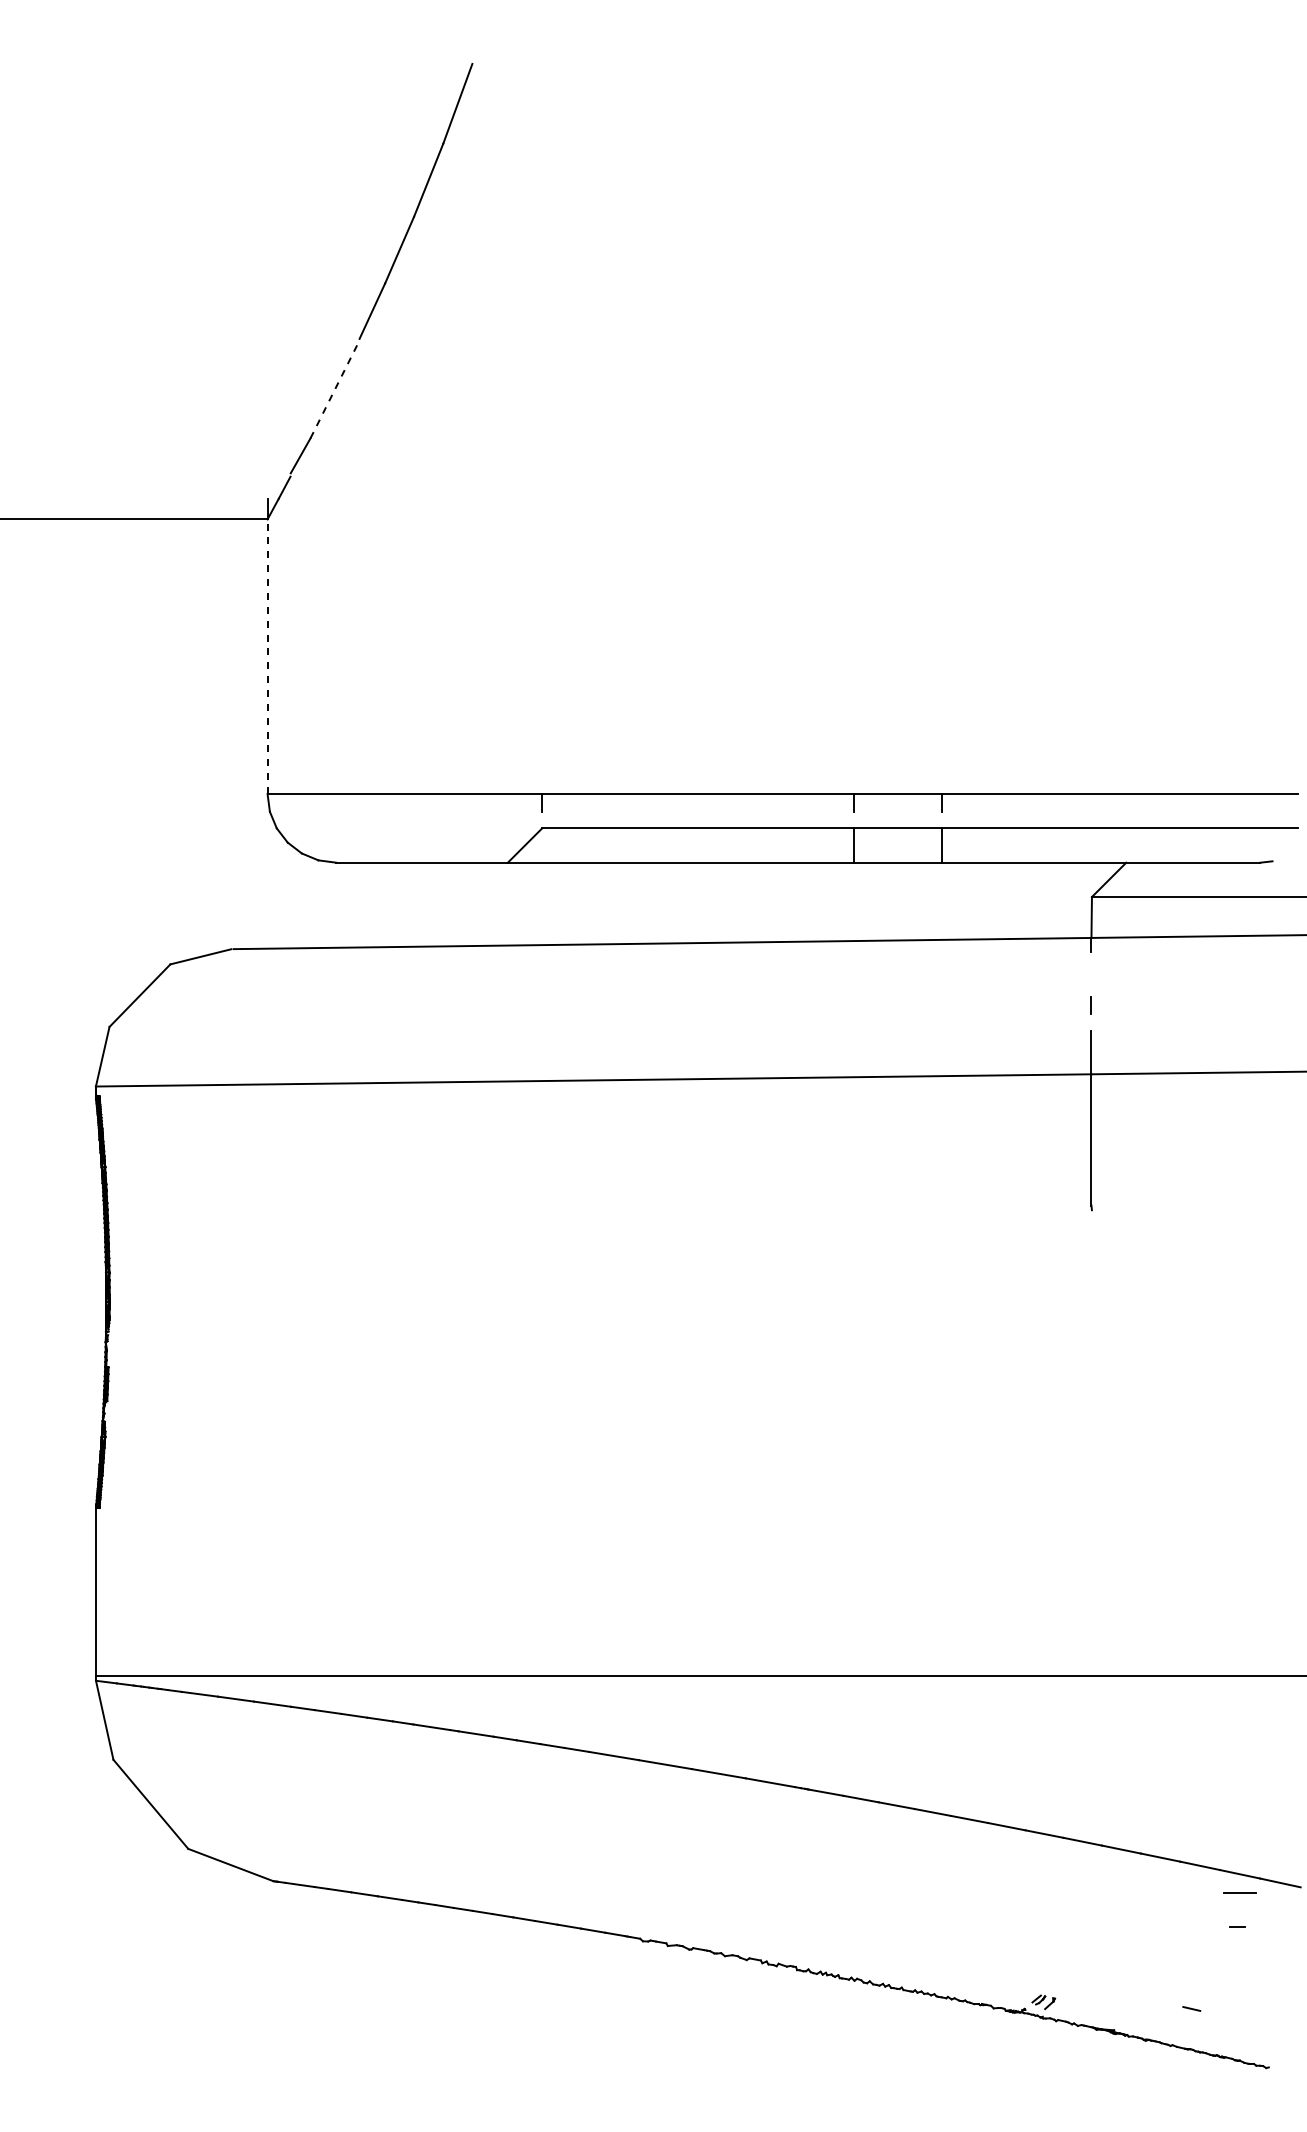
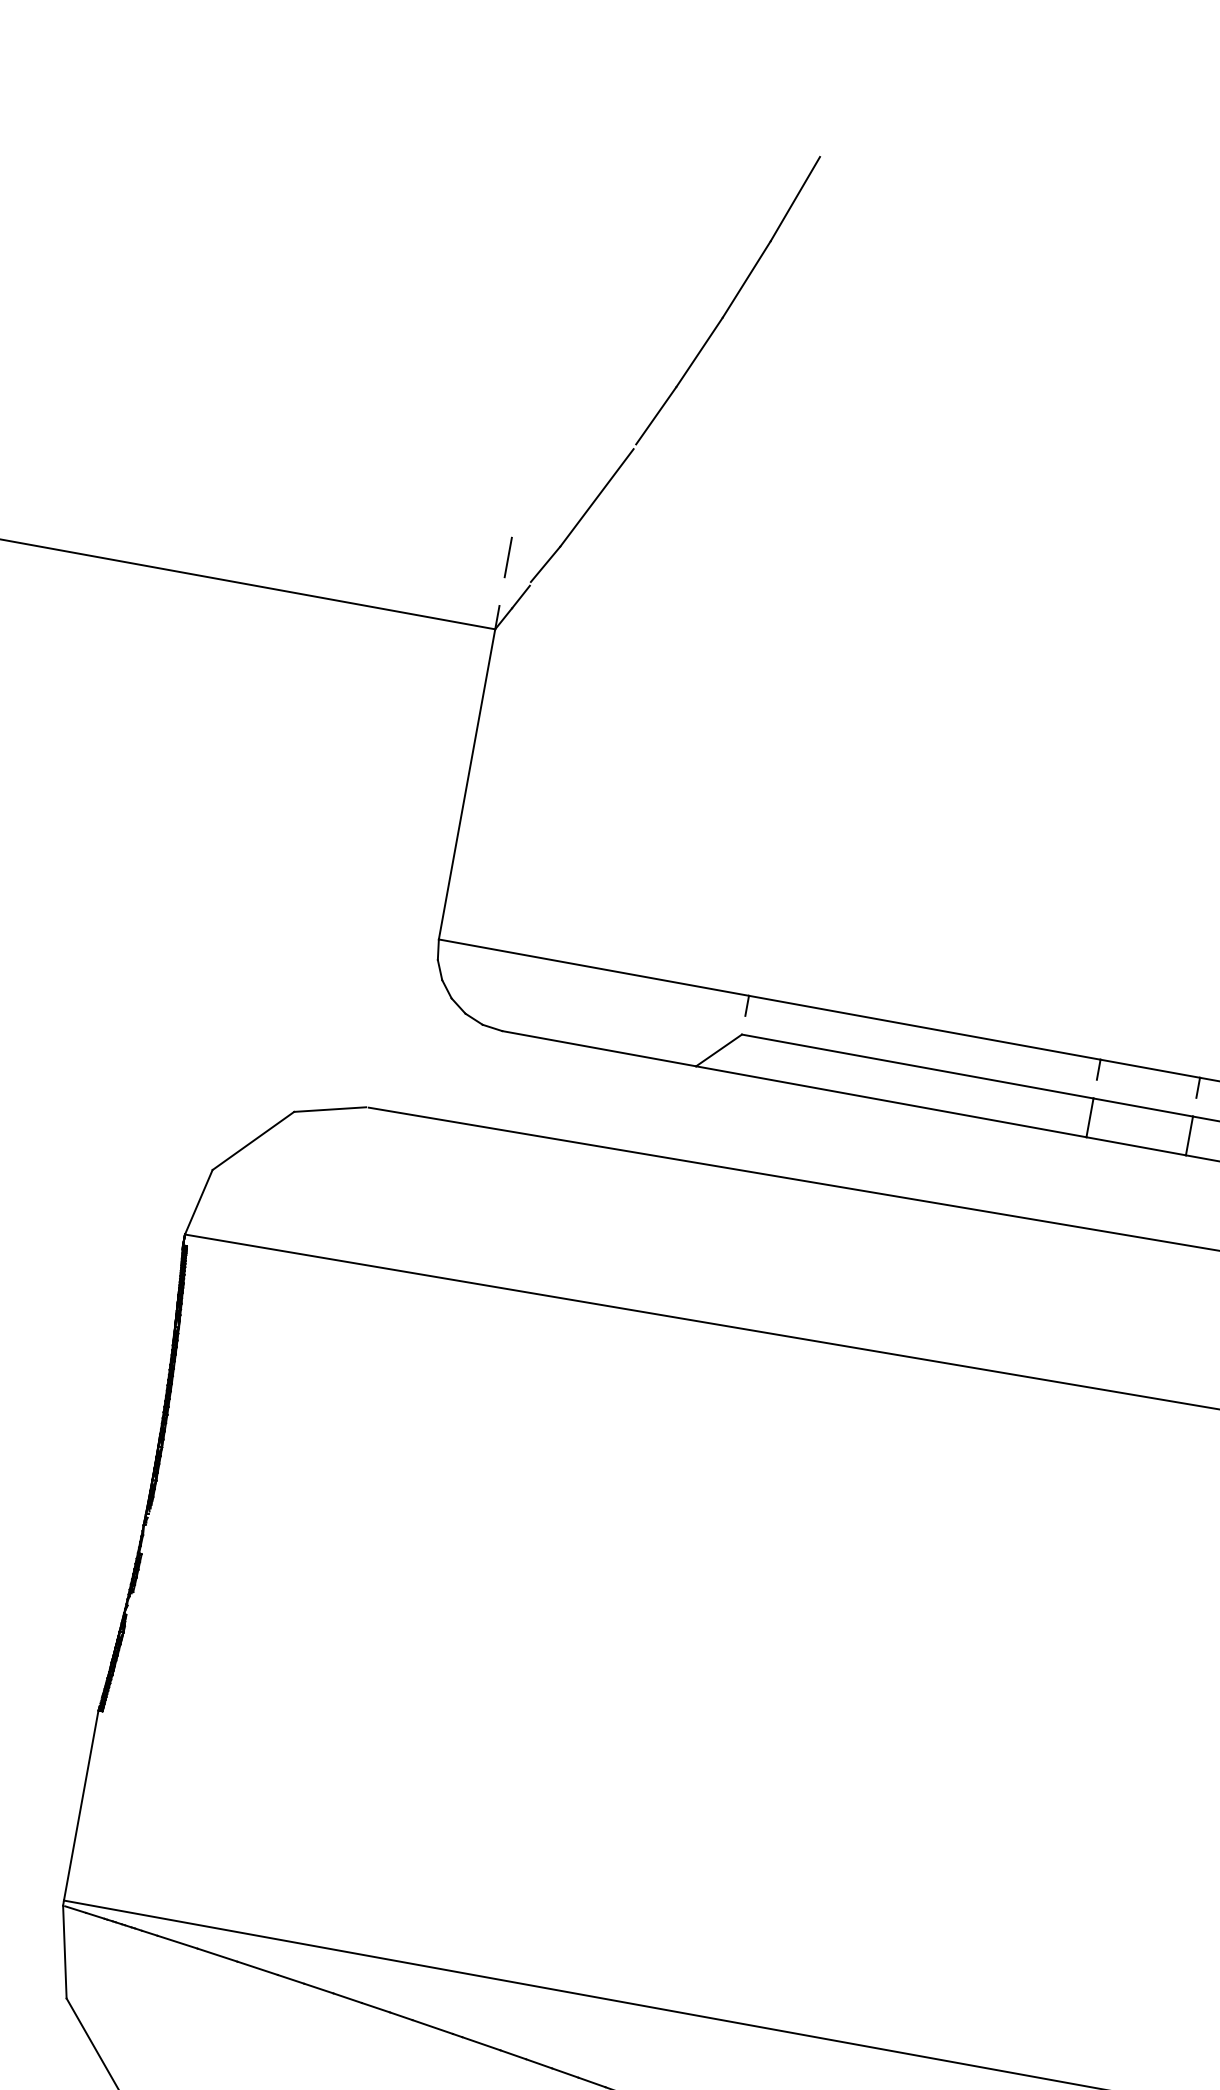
line: (334, 390) -> (597, 497), dashed -> solid
line: (267, 455) -> (508, 557), added
line: (267, 656) -> (467, 784), dashed -> solid

